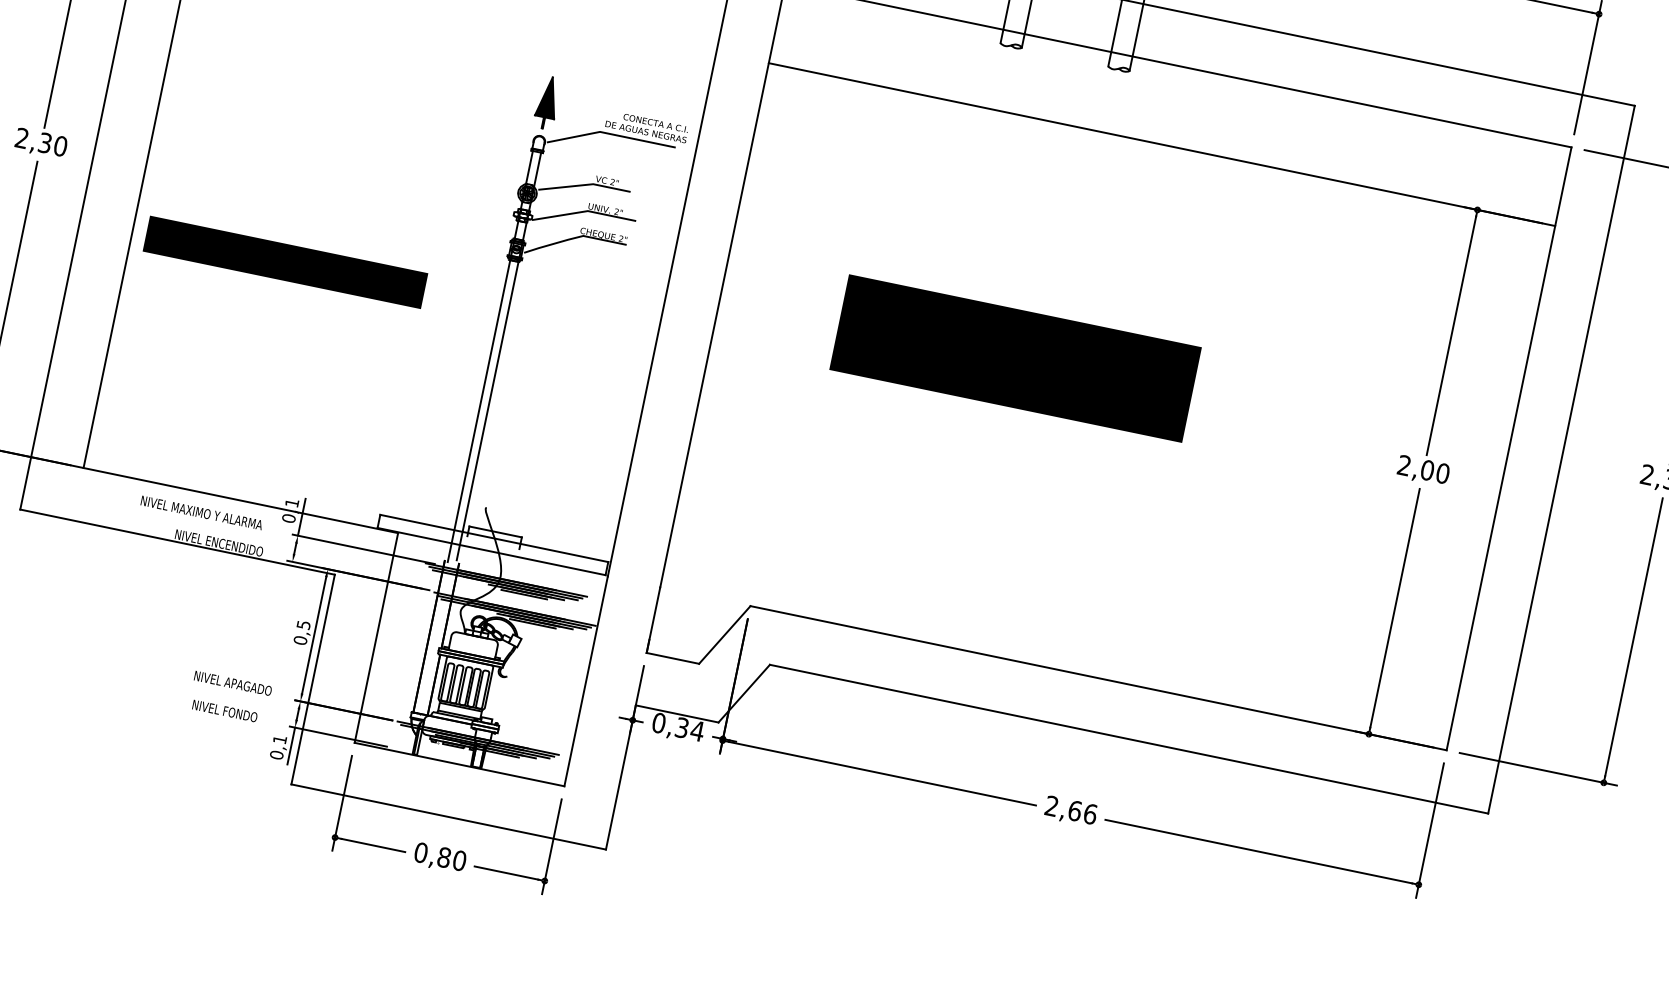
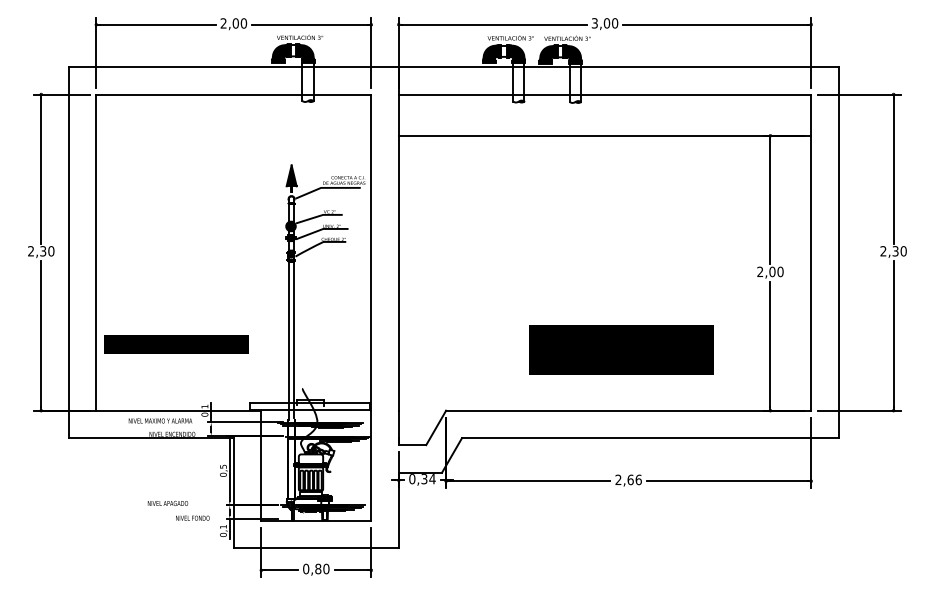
text: (285, 262) -> (176, 344), moved
text: (1015, 358) -> (621, 349), moved
text: (232, 683) -> (167, 503), moved

